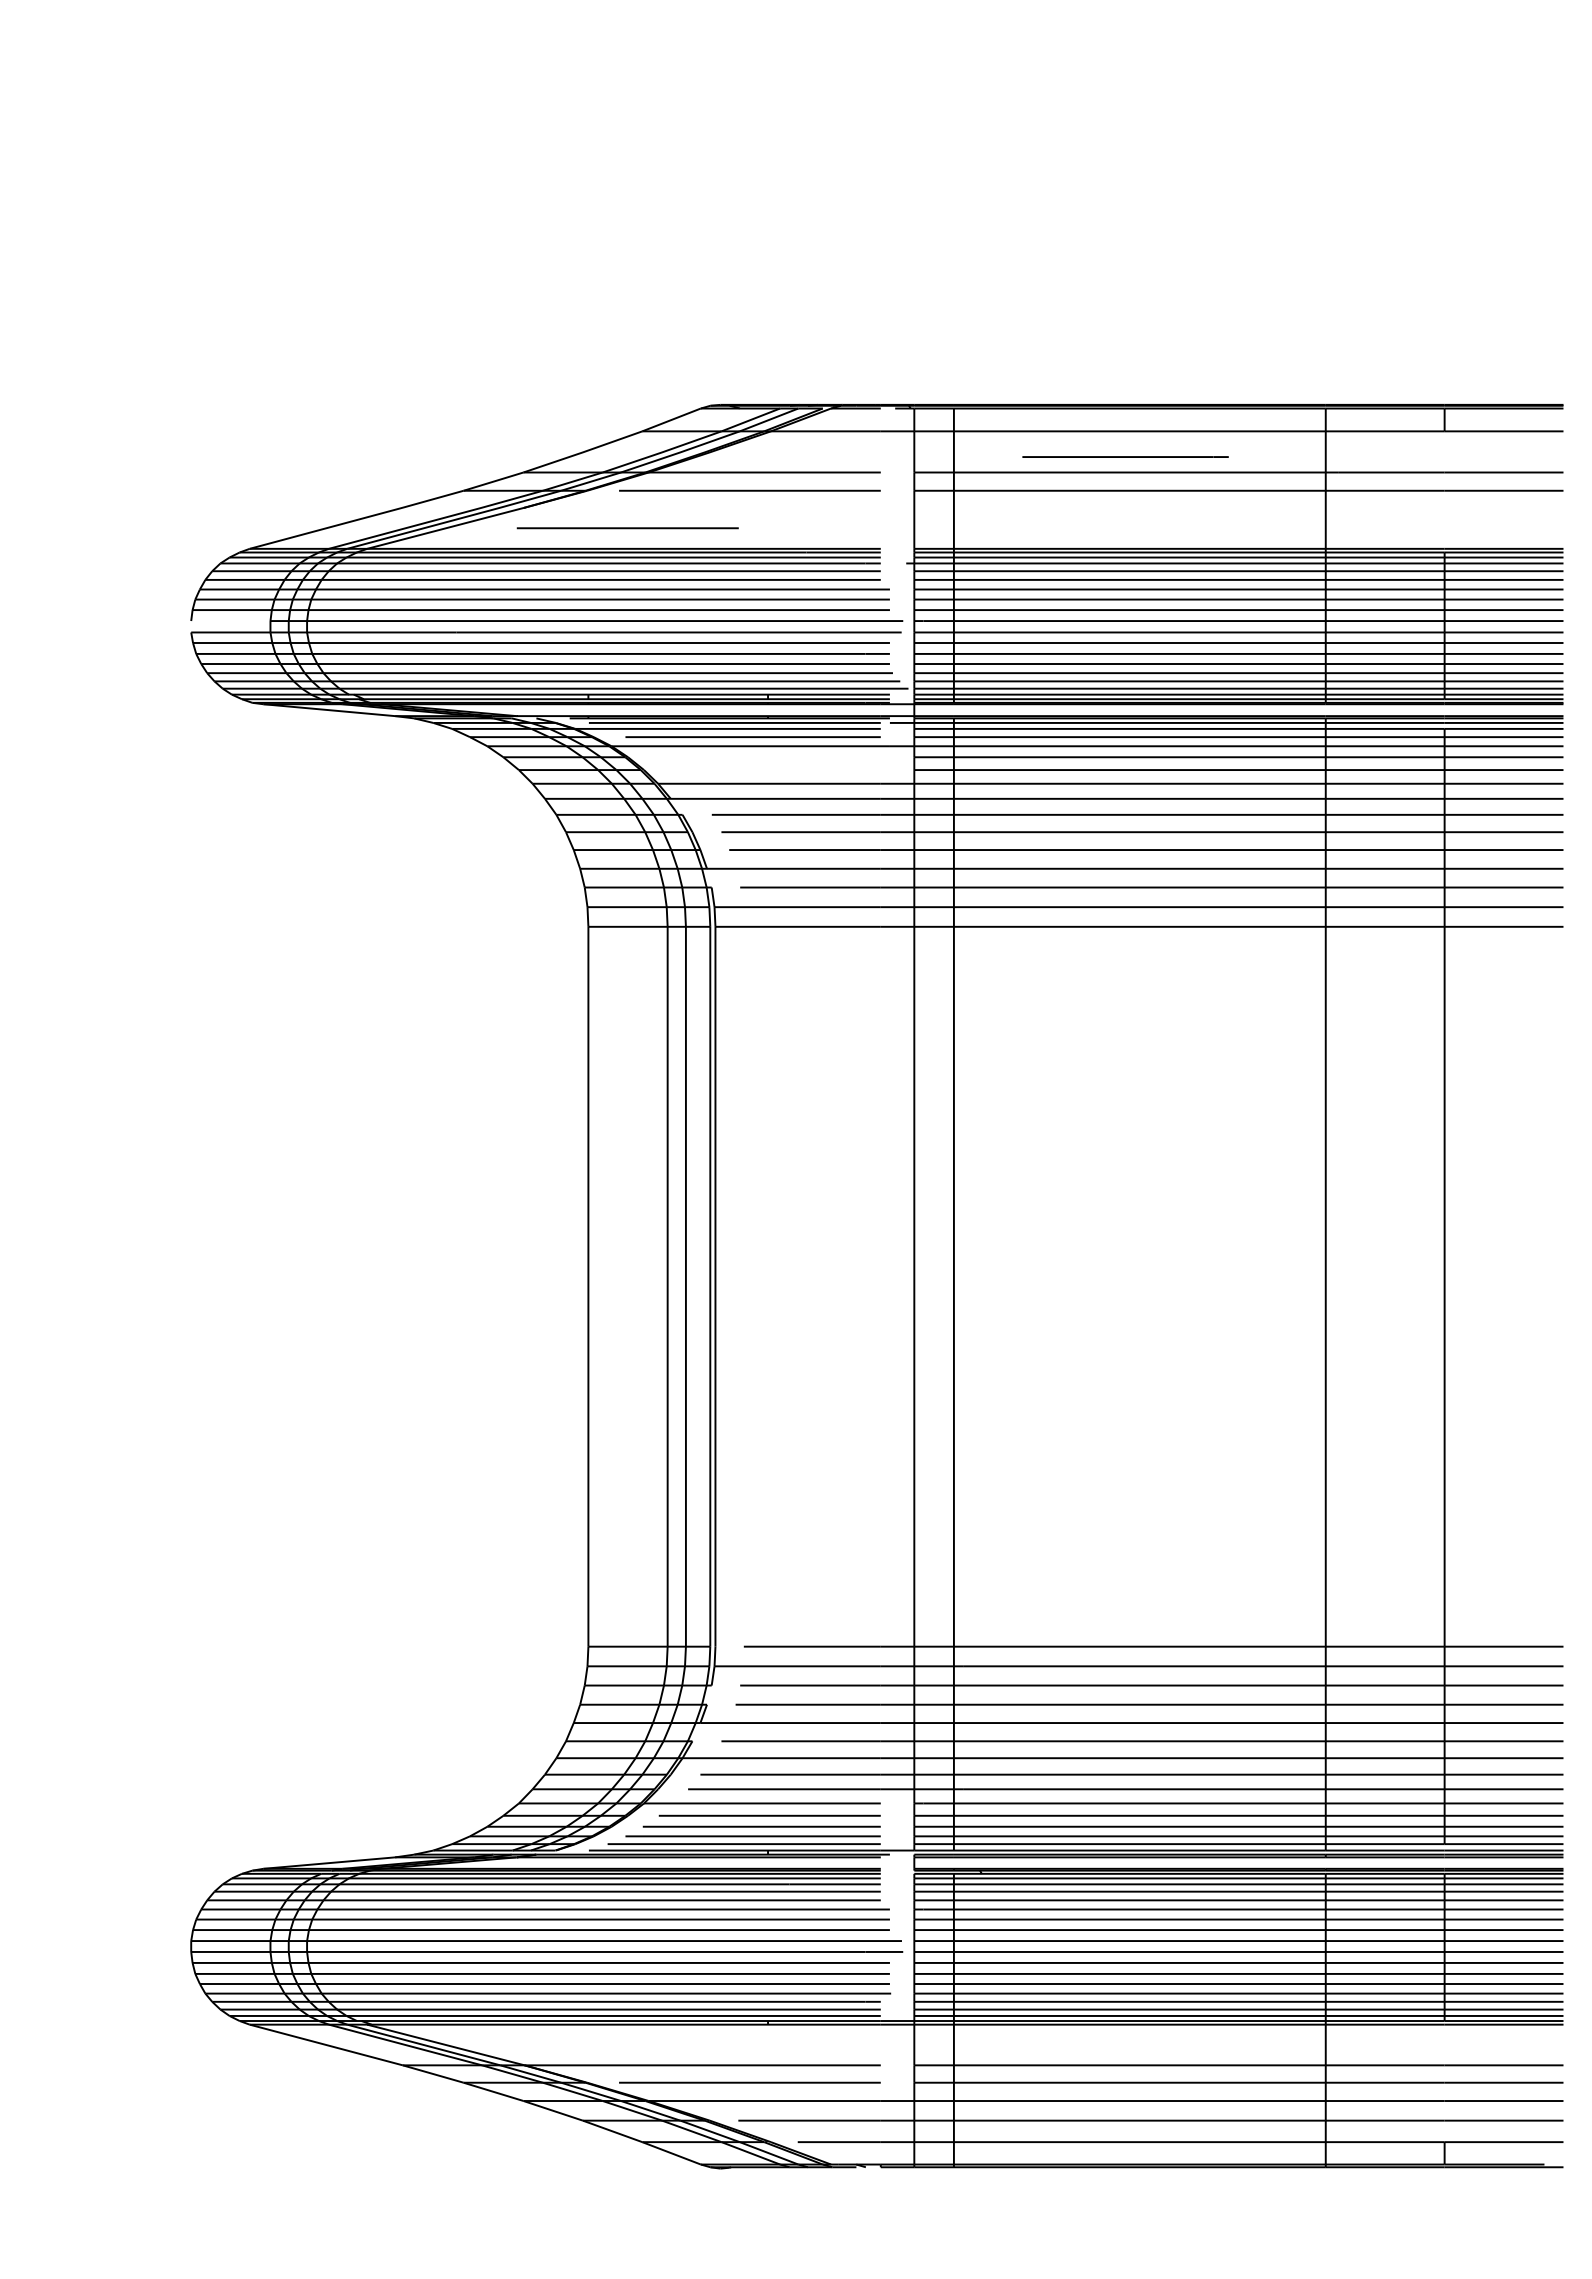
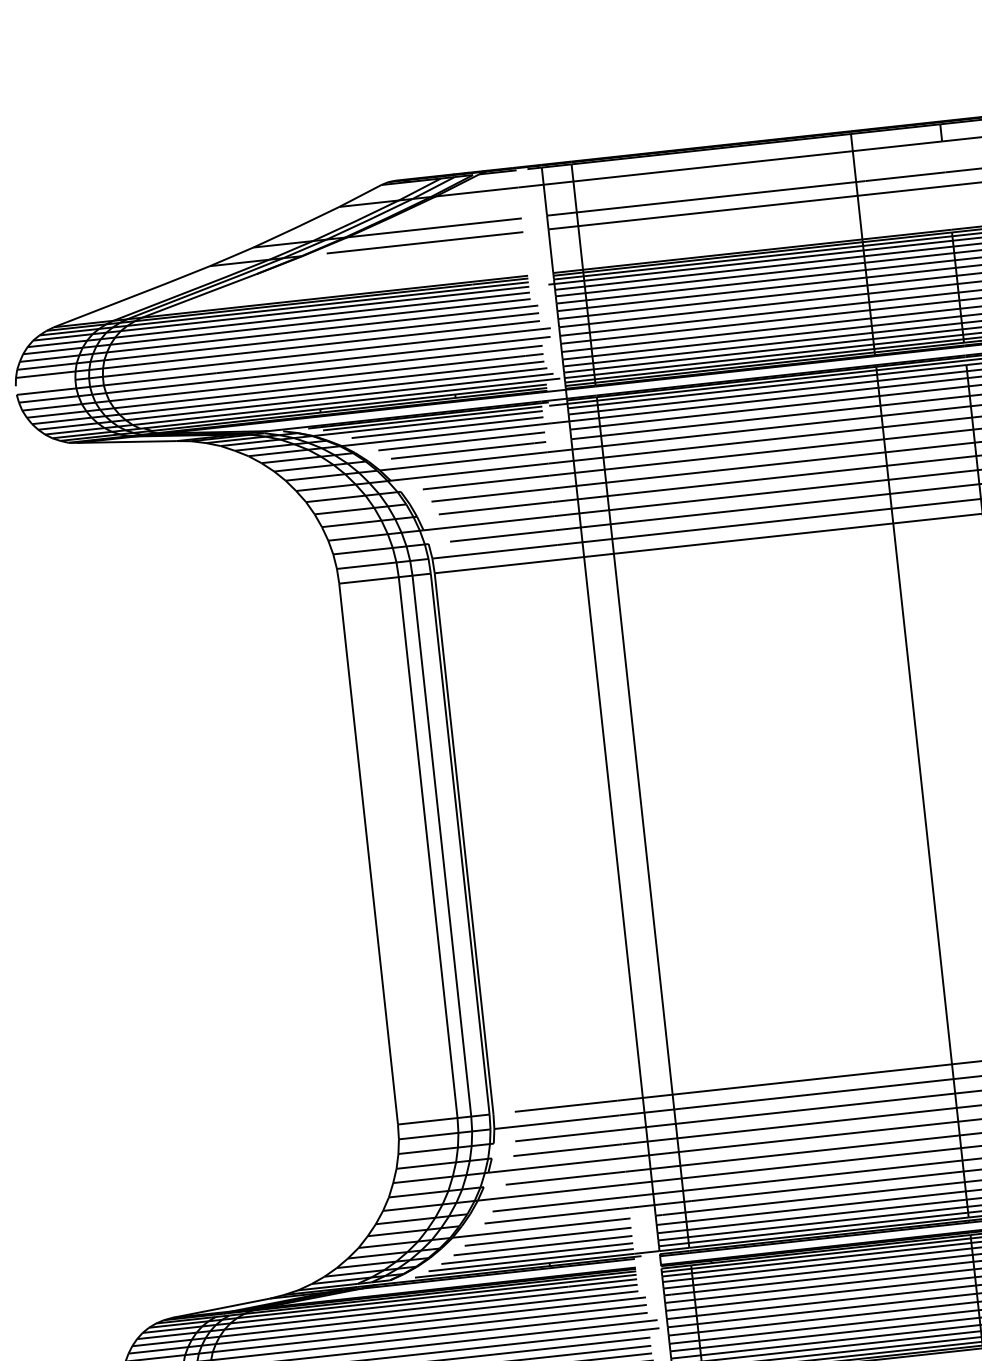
line: (1125, 456) -> (468, 449), moved
line: (627, 528) -> (461, 441), moved

